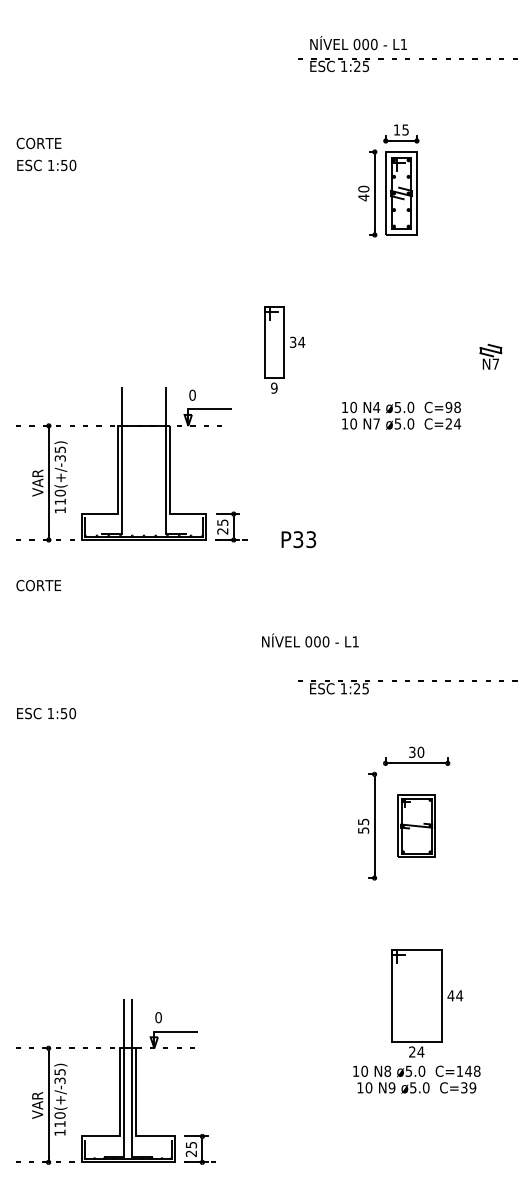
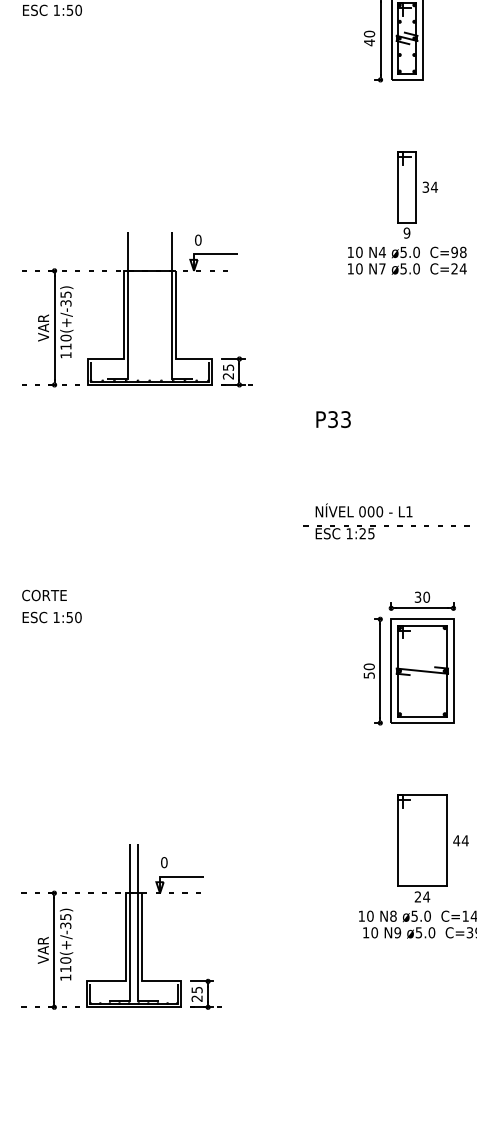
part: (284, 349) -> (417, 194), moved
text: (298, 539) -> (333, 419), moved
text: (38, 585) -> (44, 595), moved
text: (310, 640) -> (364, 510), moved
text: (46, 713) -> (52, 617), moved
text: (363, 821) -> (369, 666), 55 -> 50
part: (416, 825) -> (422, 670), size x1.67

